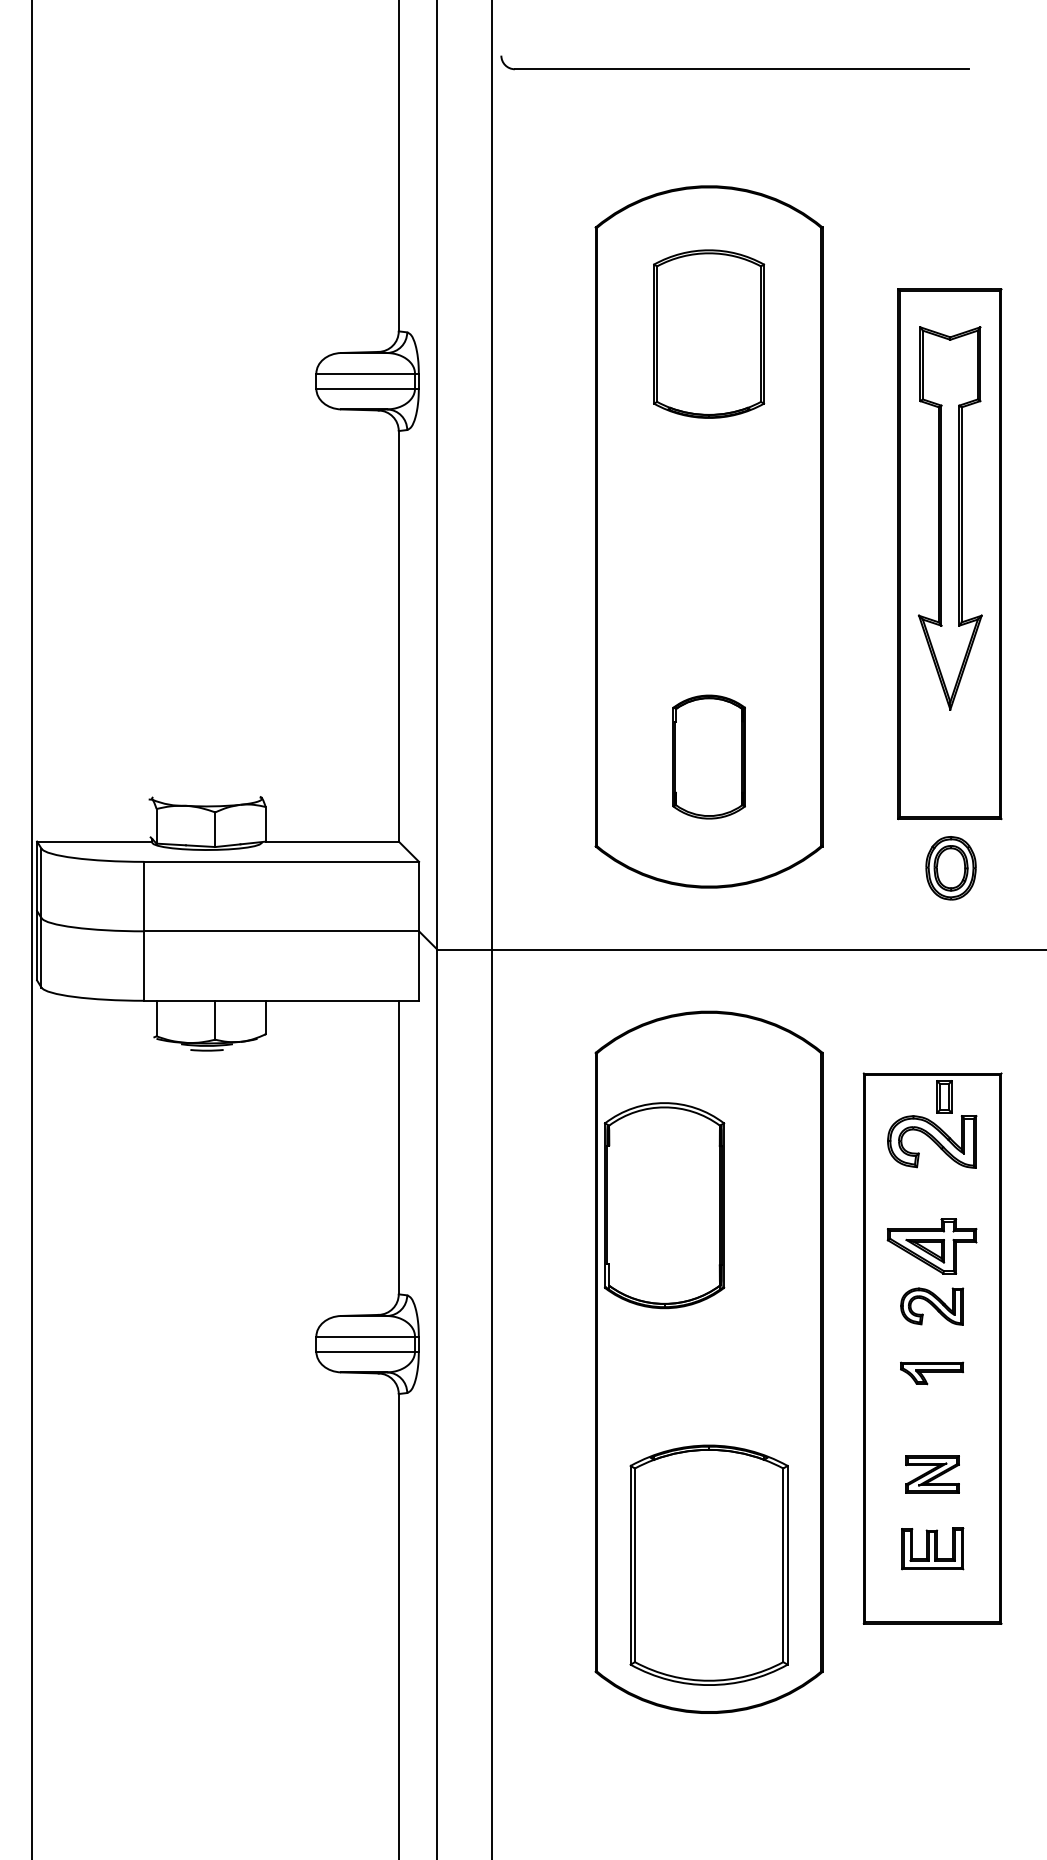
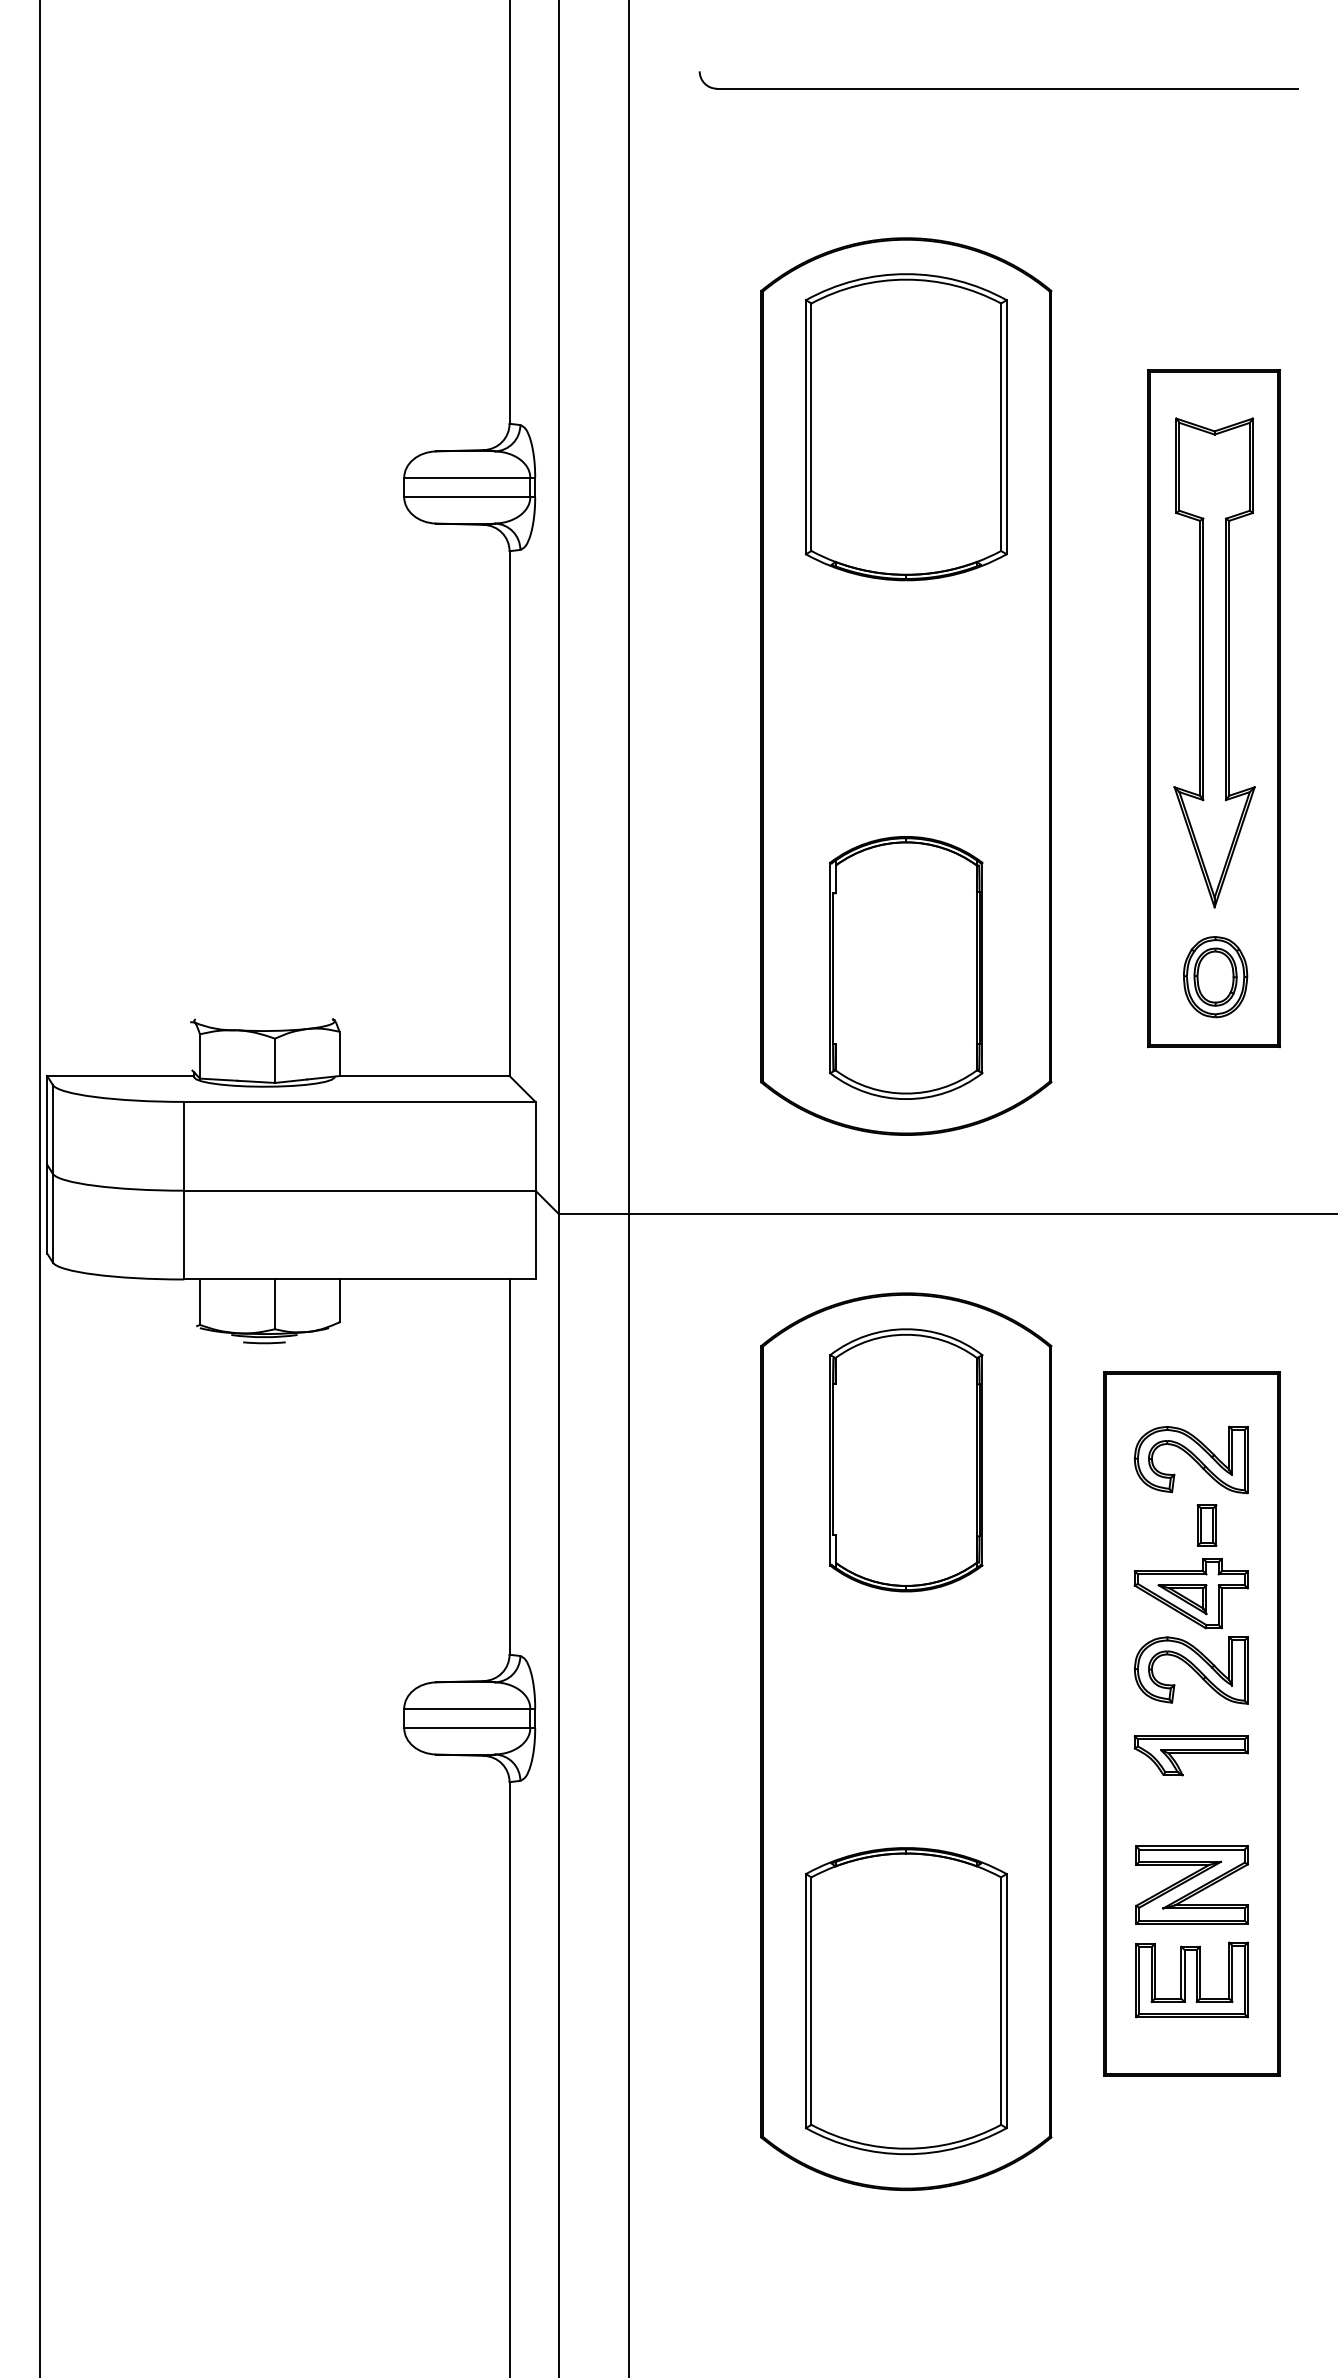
part: (735, 69) -> (998, 88), moved
part: (708, 334) -> (905, 427), size x1.43
part: (709, 756) -> (906, 967), size x1.67
part: (951, 868) -> (1215, 977), moved
part: (943, 1097) -> (1206, 1525), moved
part: (664, 1205) -> (906, 1460), moved
part: (931, 1306) -> (1190, 1670), size x1.43
part: (931, 1373) -> (1190, 1755), size x1.43
part: (932, 1474) -> (1191, 1884), size x1.67
part: (932, 1548) -> (1191, 1979), size x1.43

